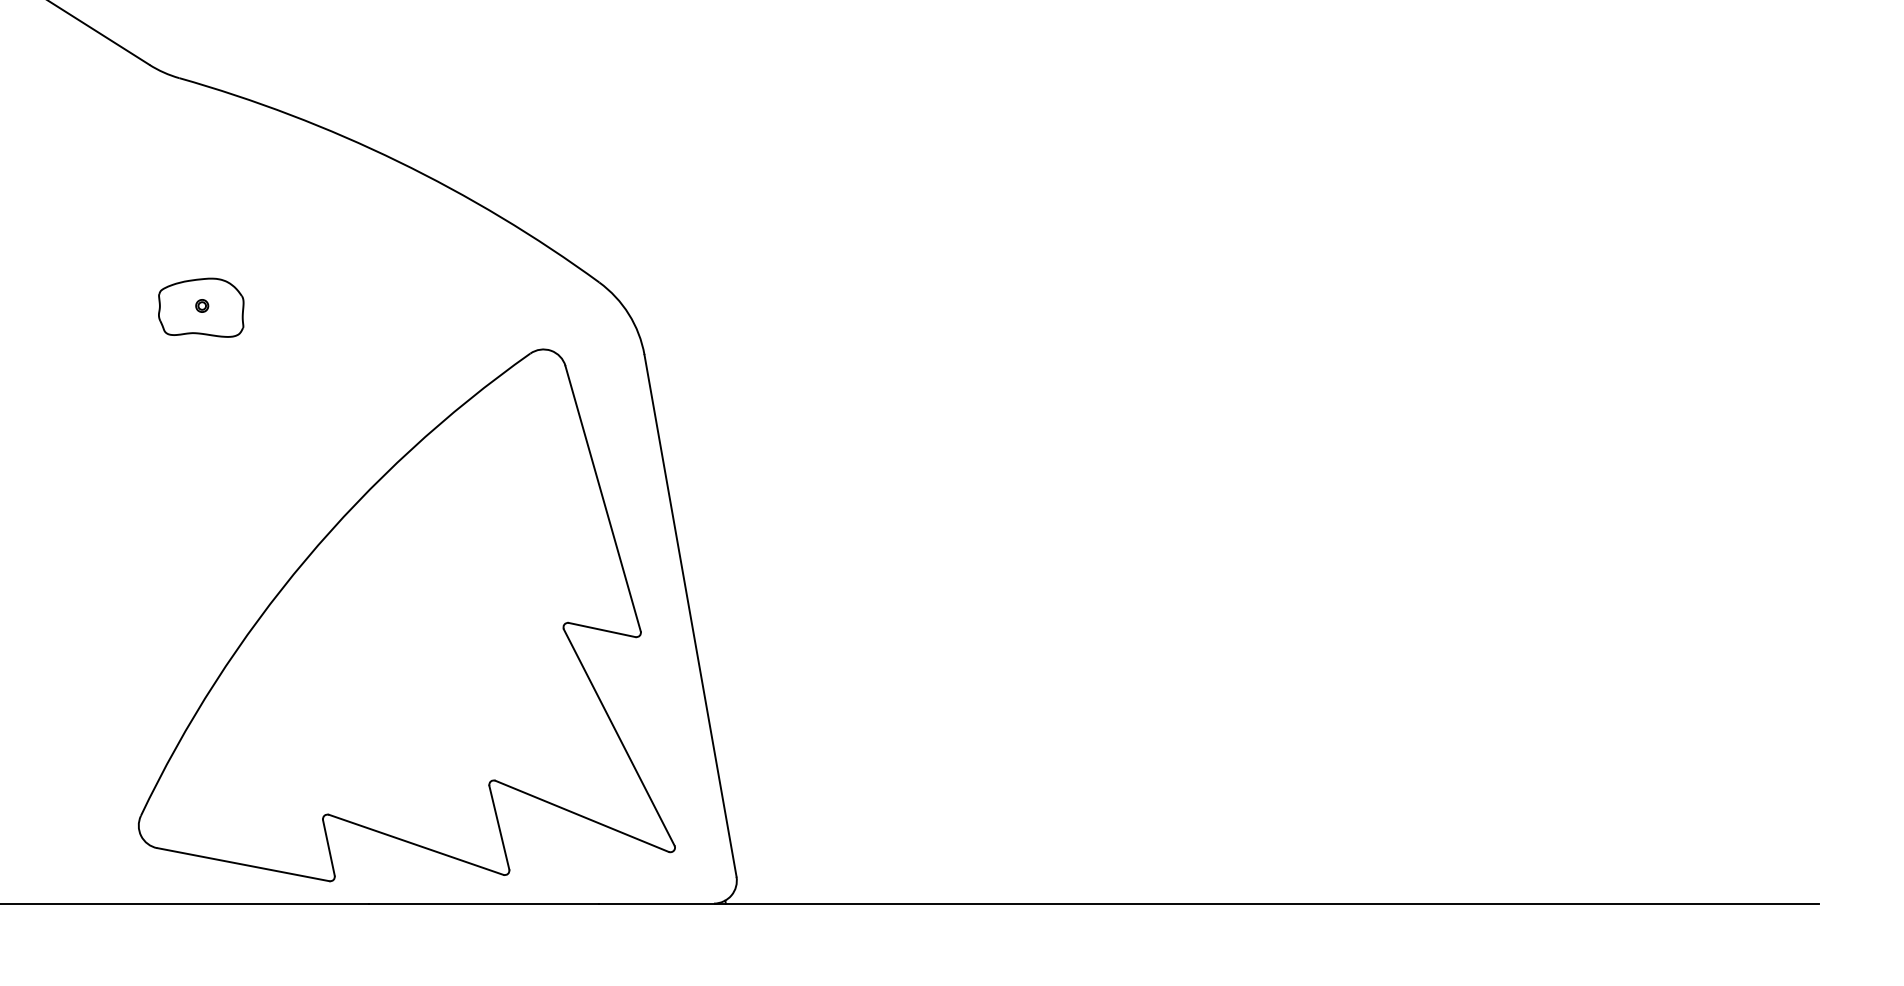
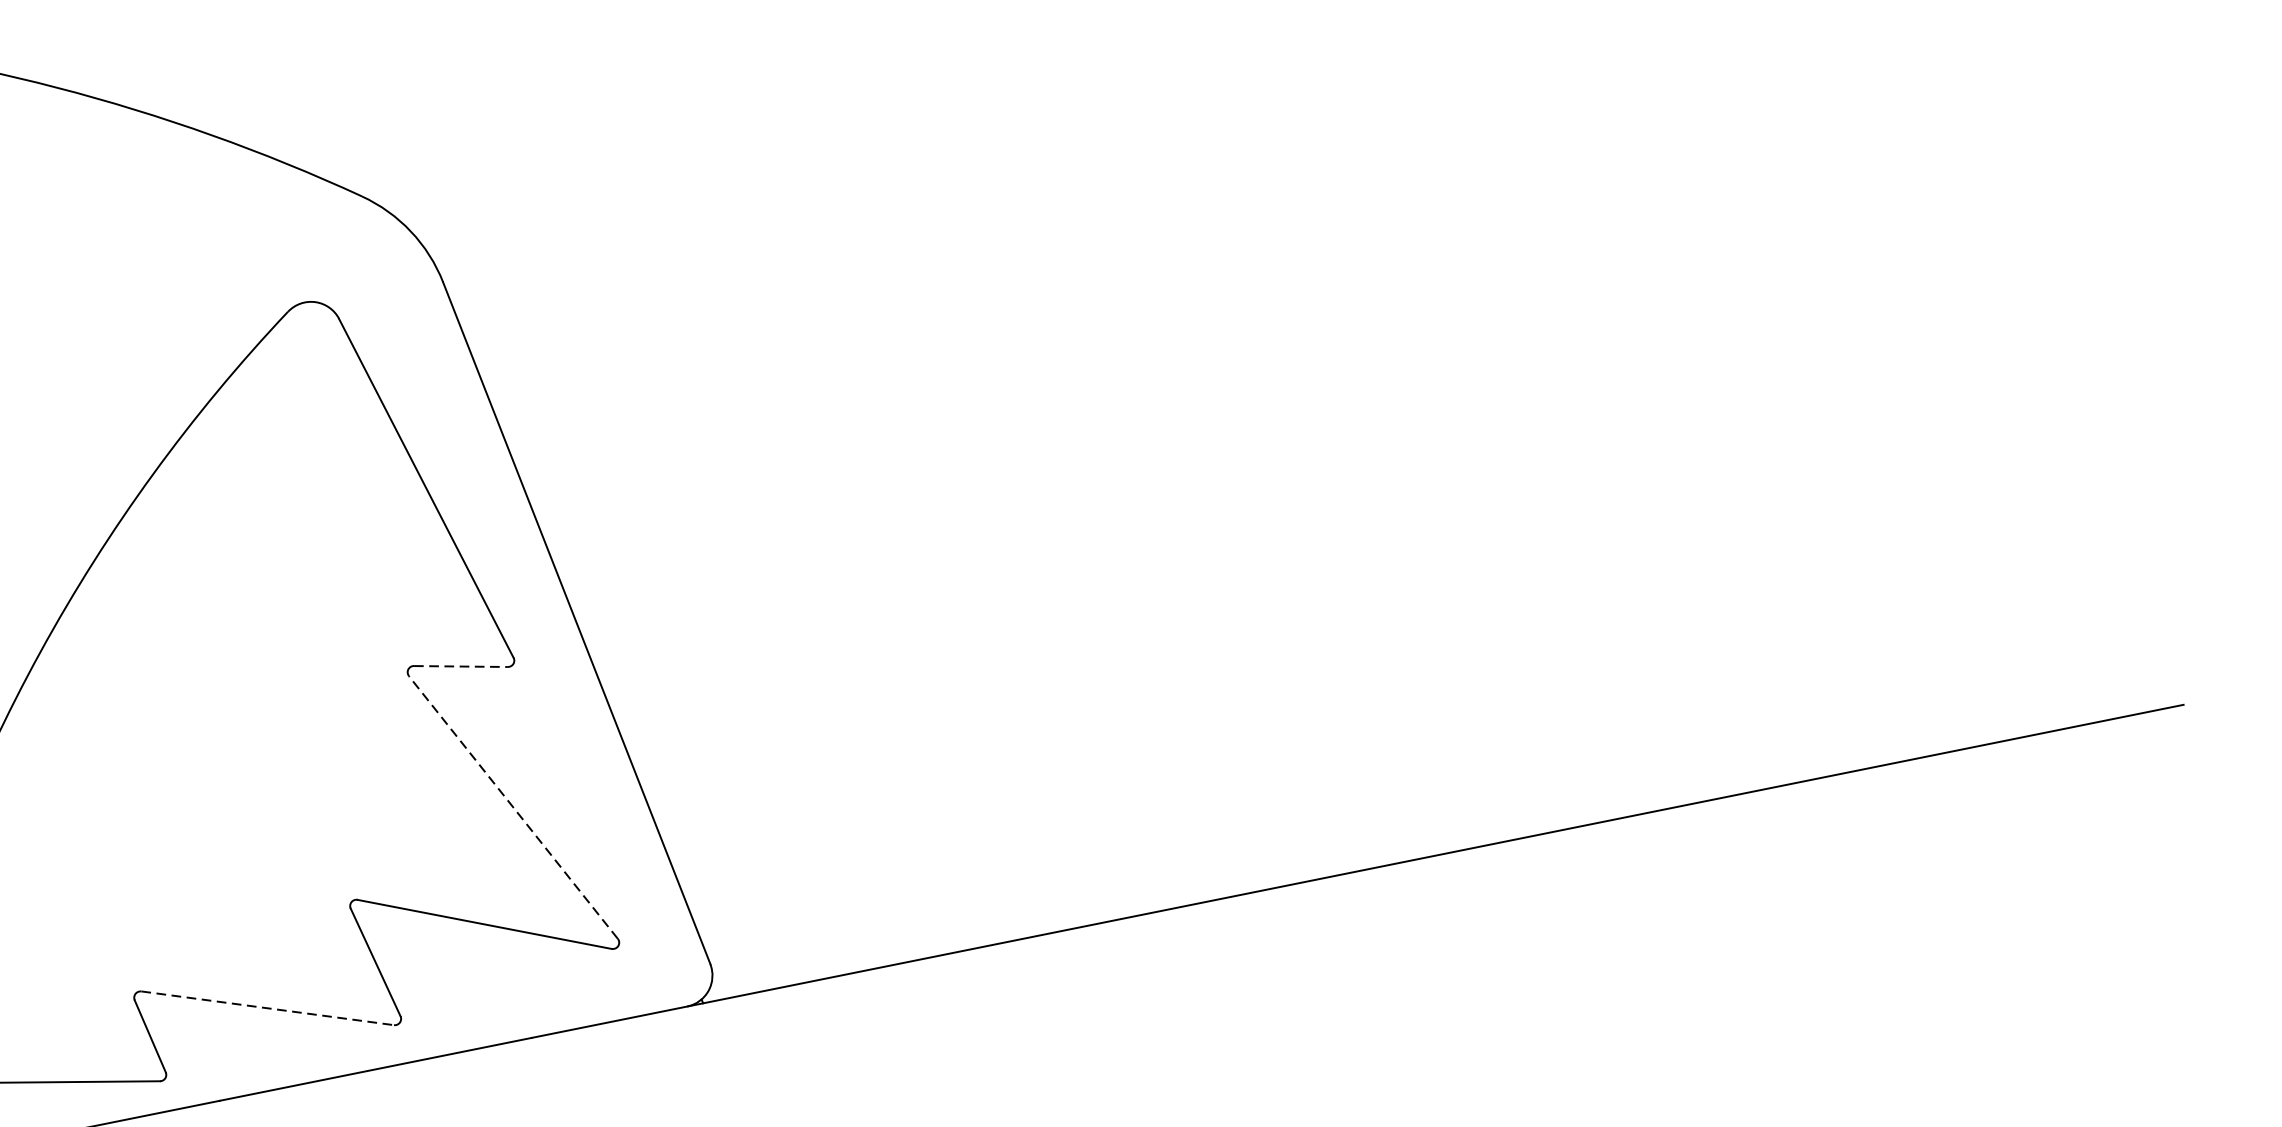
line: (602, 630) -> (461, 667), solid -> dashed
line: (619, 737) -> (513, 807), solid -> dashed
line: (416, 845) -> (268, 1009), solid -> dashed

